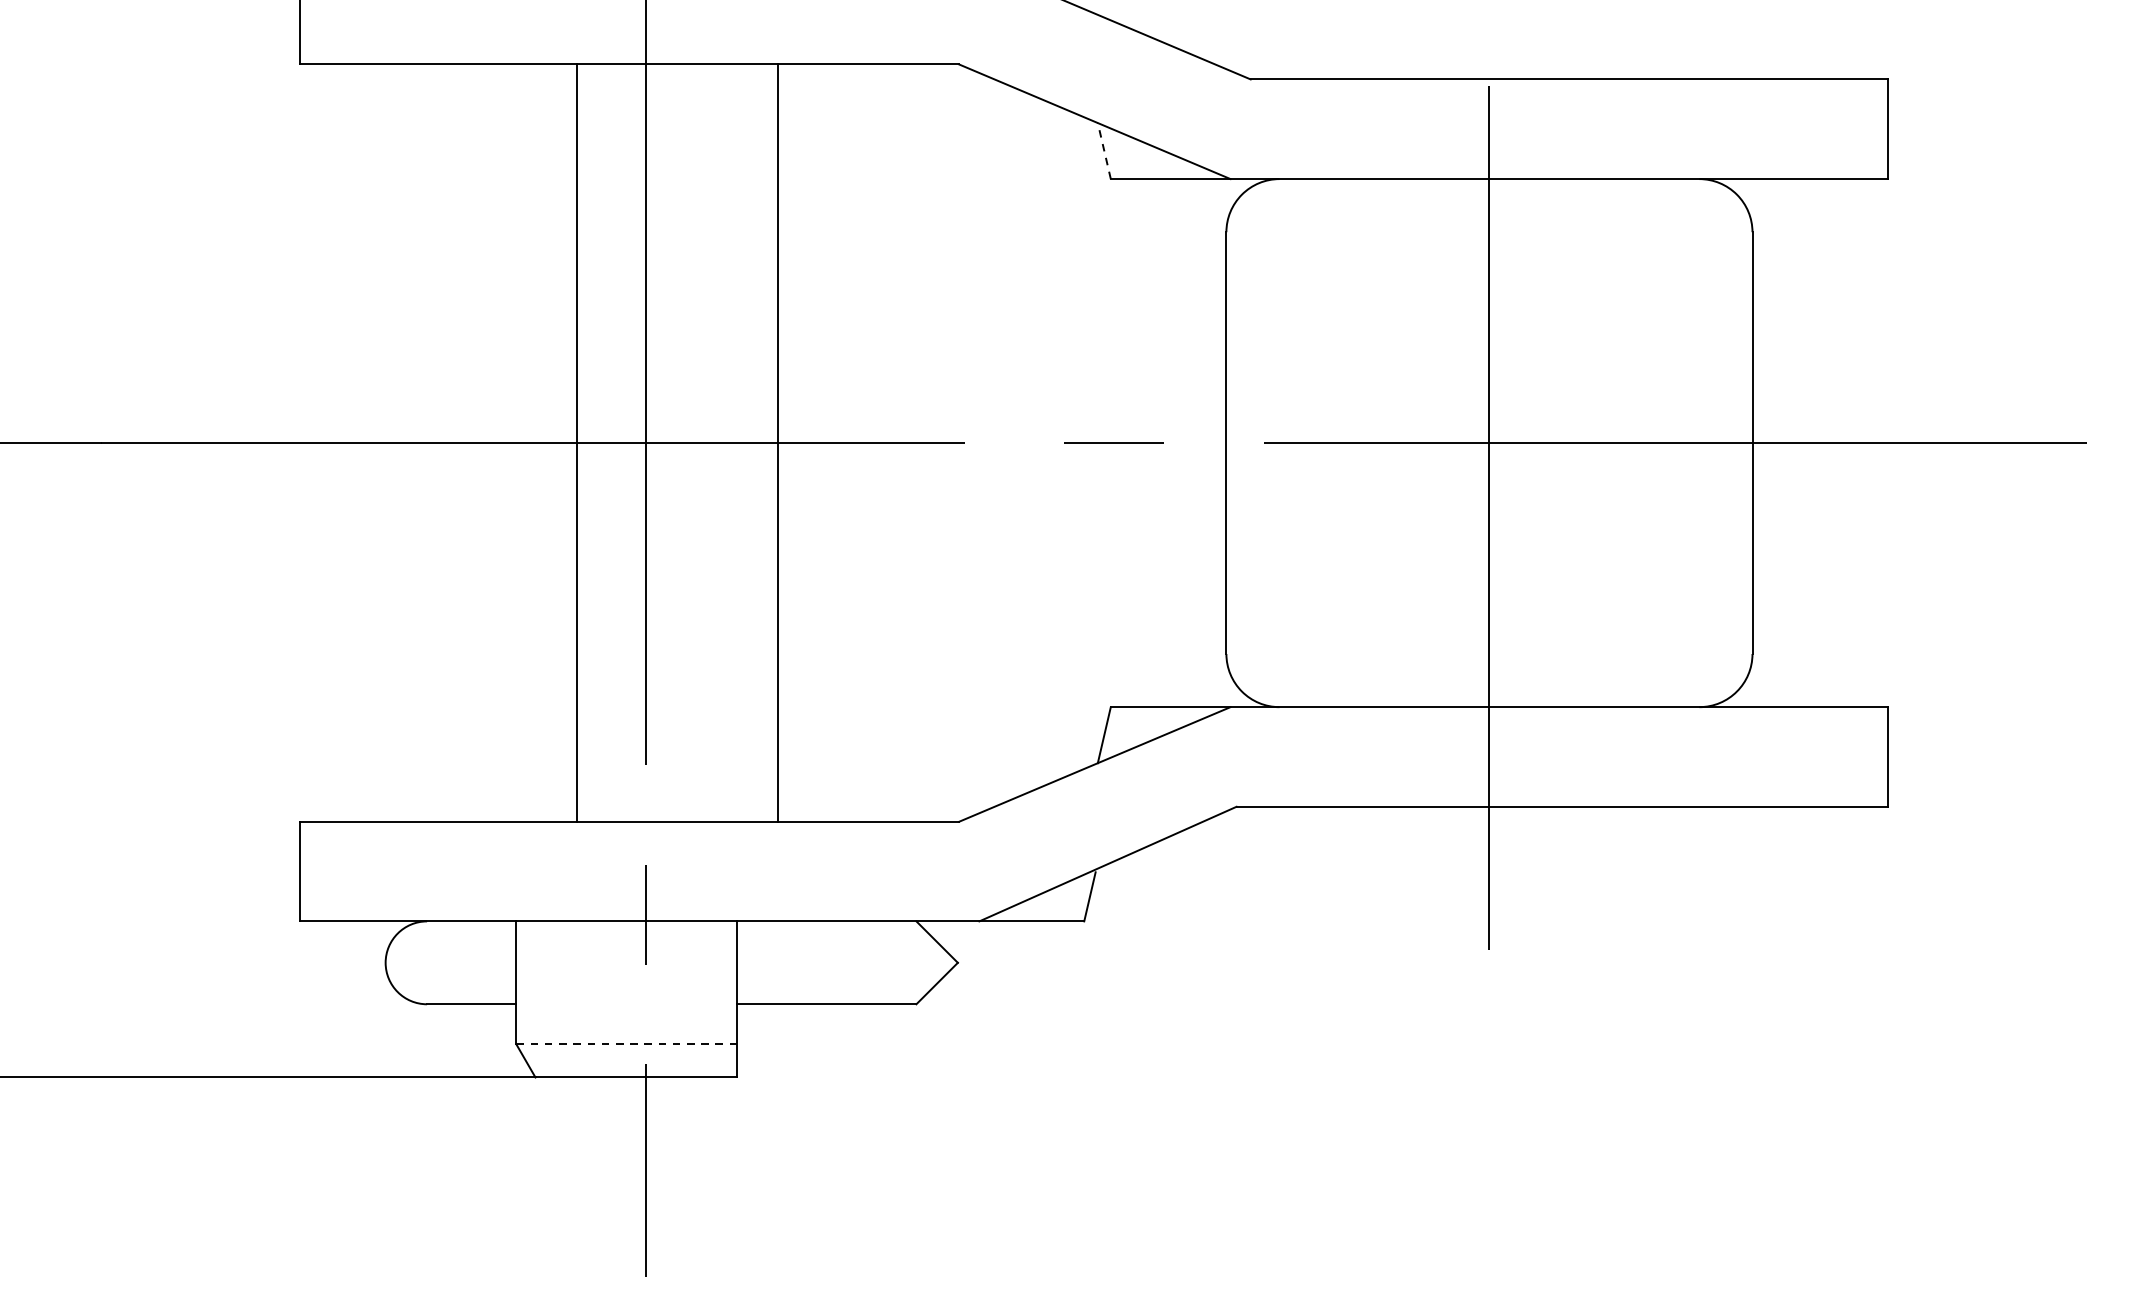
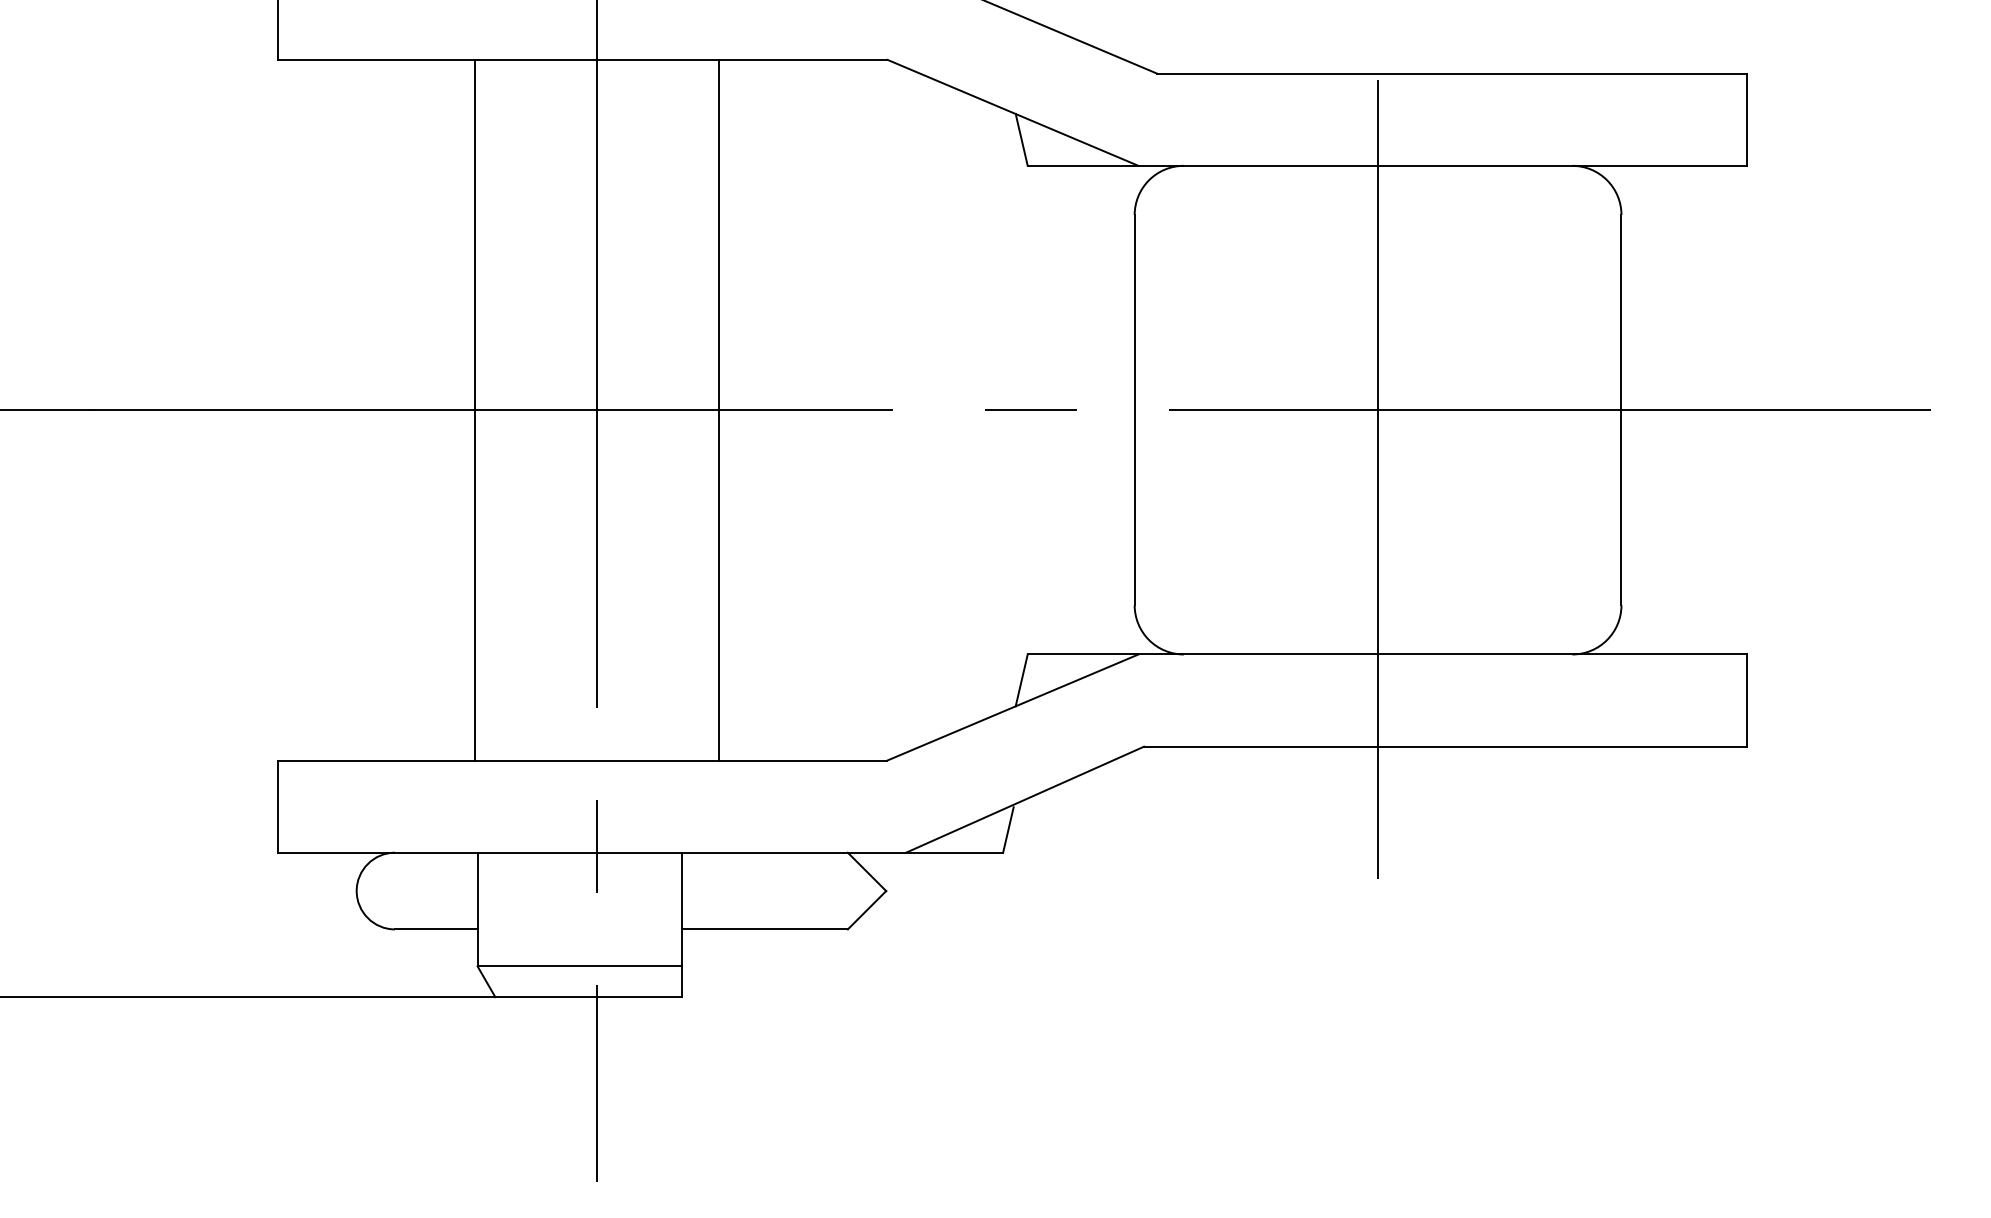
line: (1104, 150) -> (1021, 139), dashed -> solid
line: (576, 442) -> (475, 409), moved
line: (626, 1044) -> (579, 966), dashed -> solid

